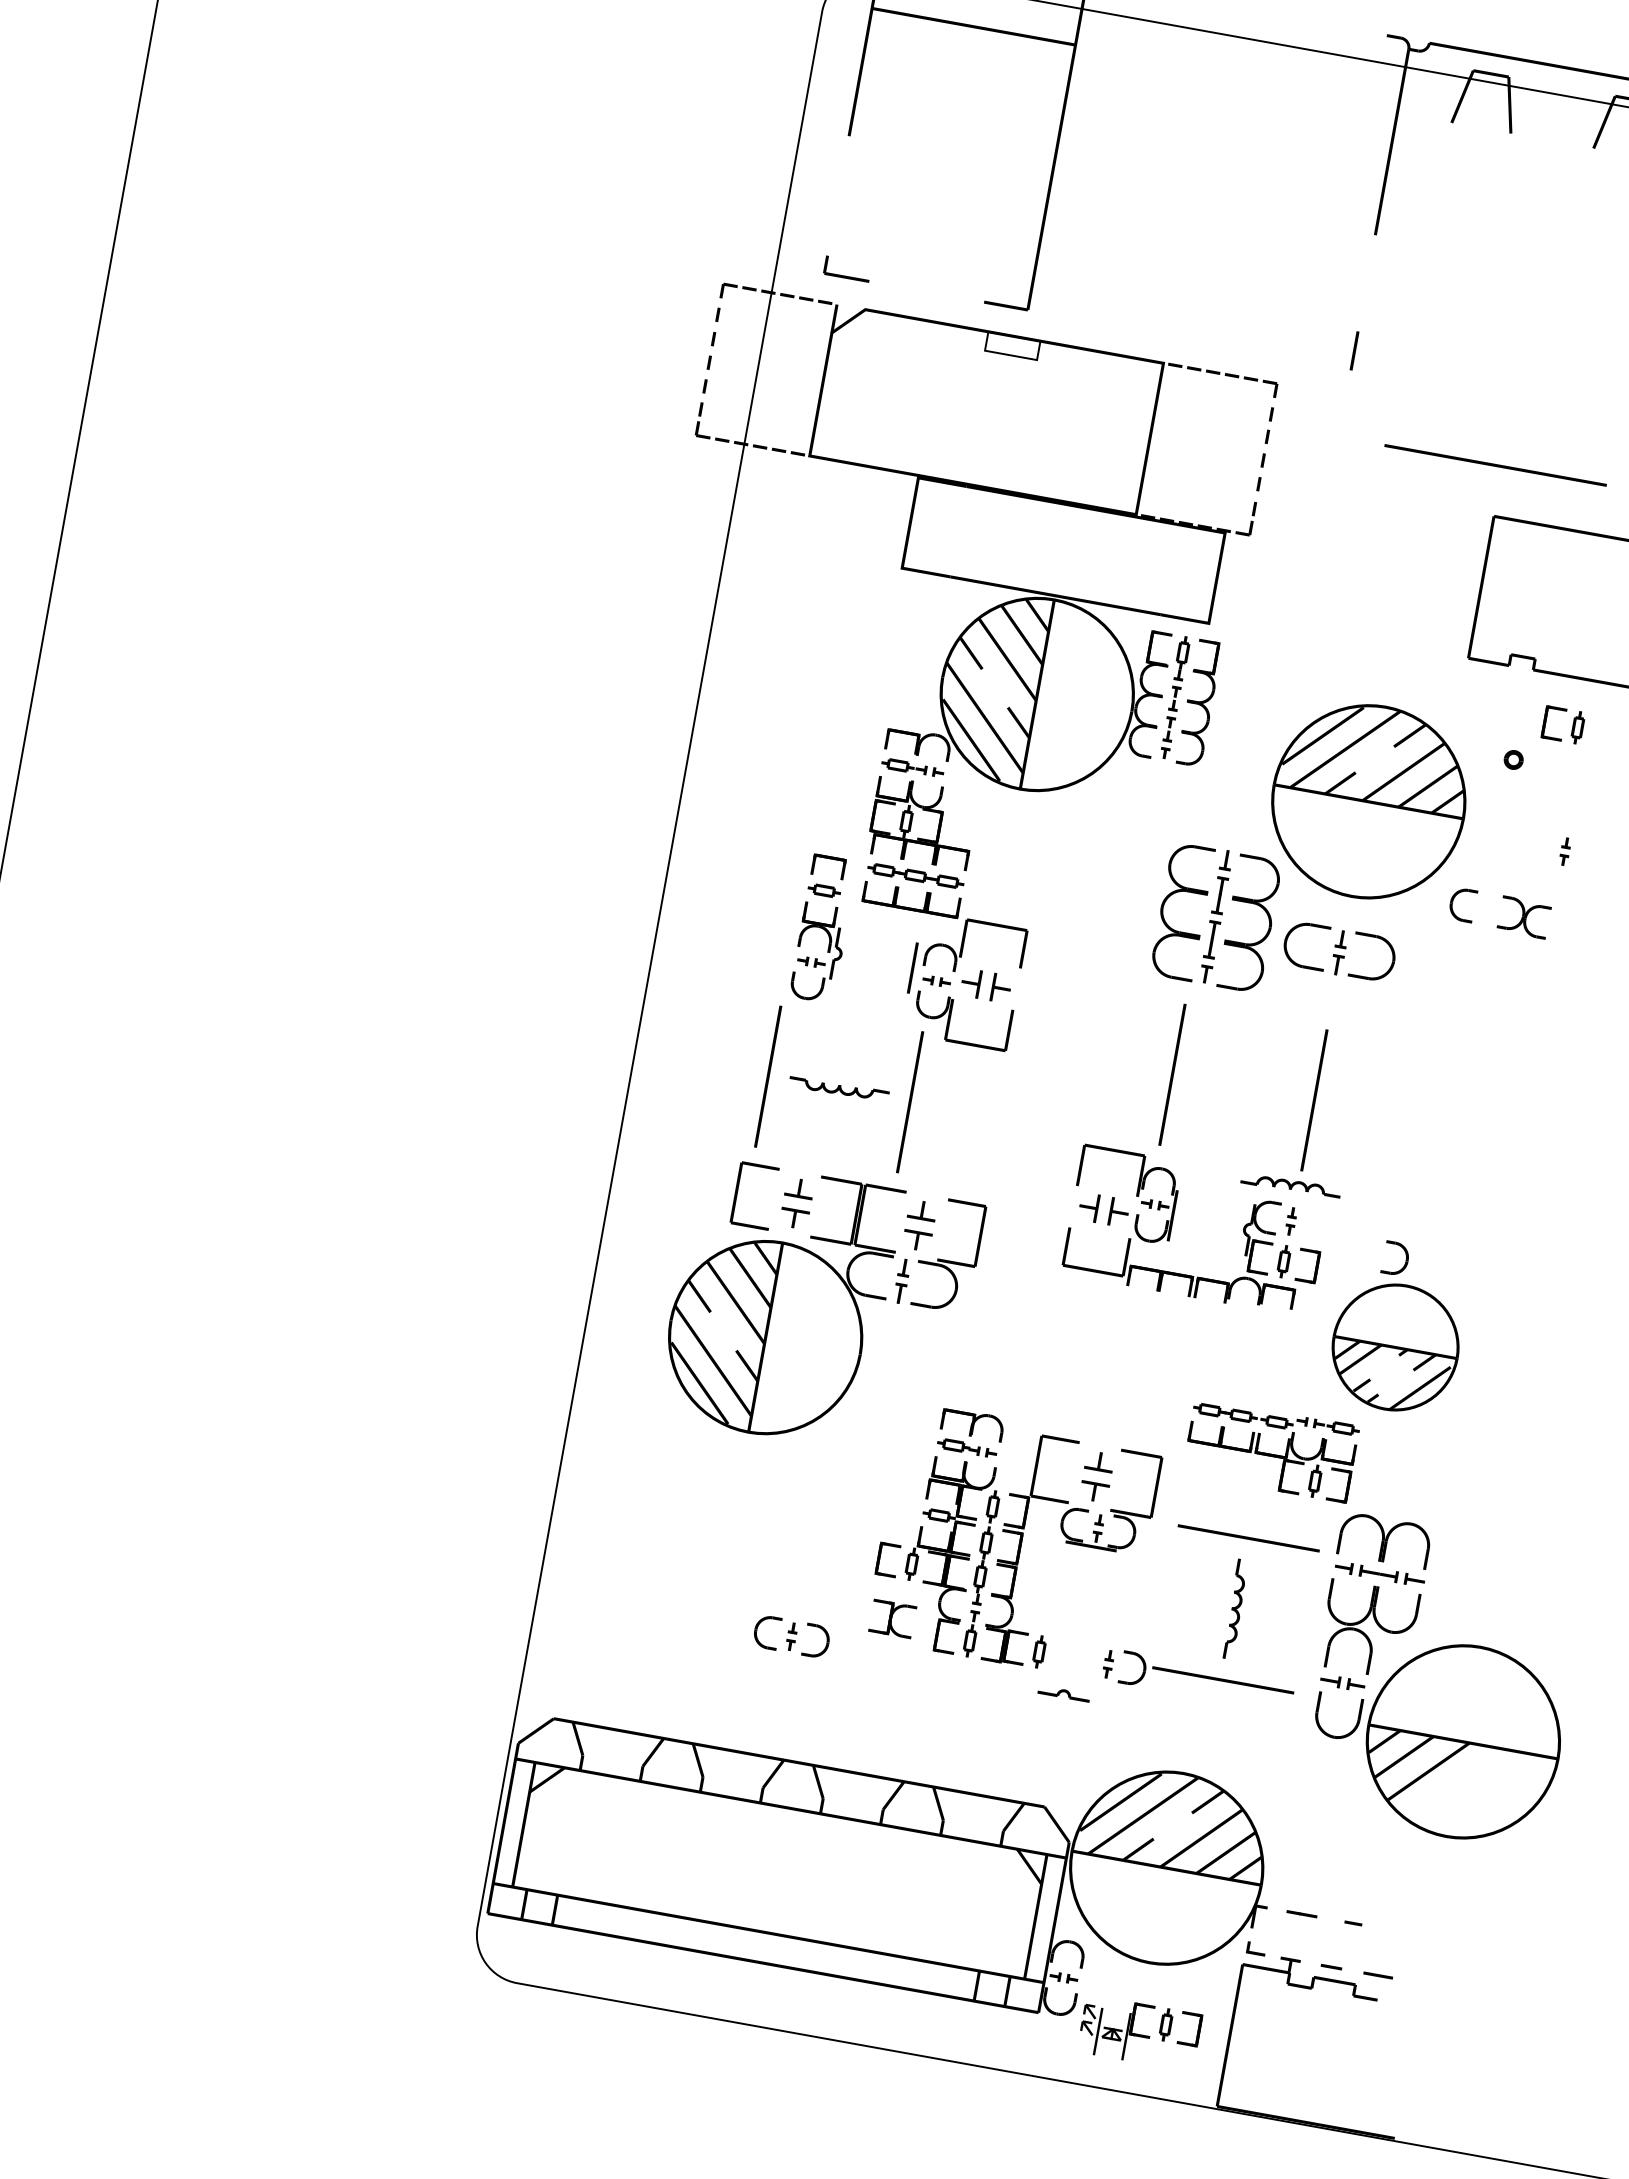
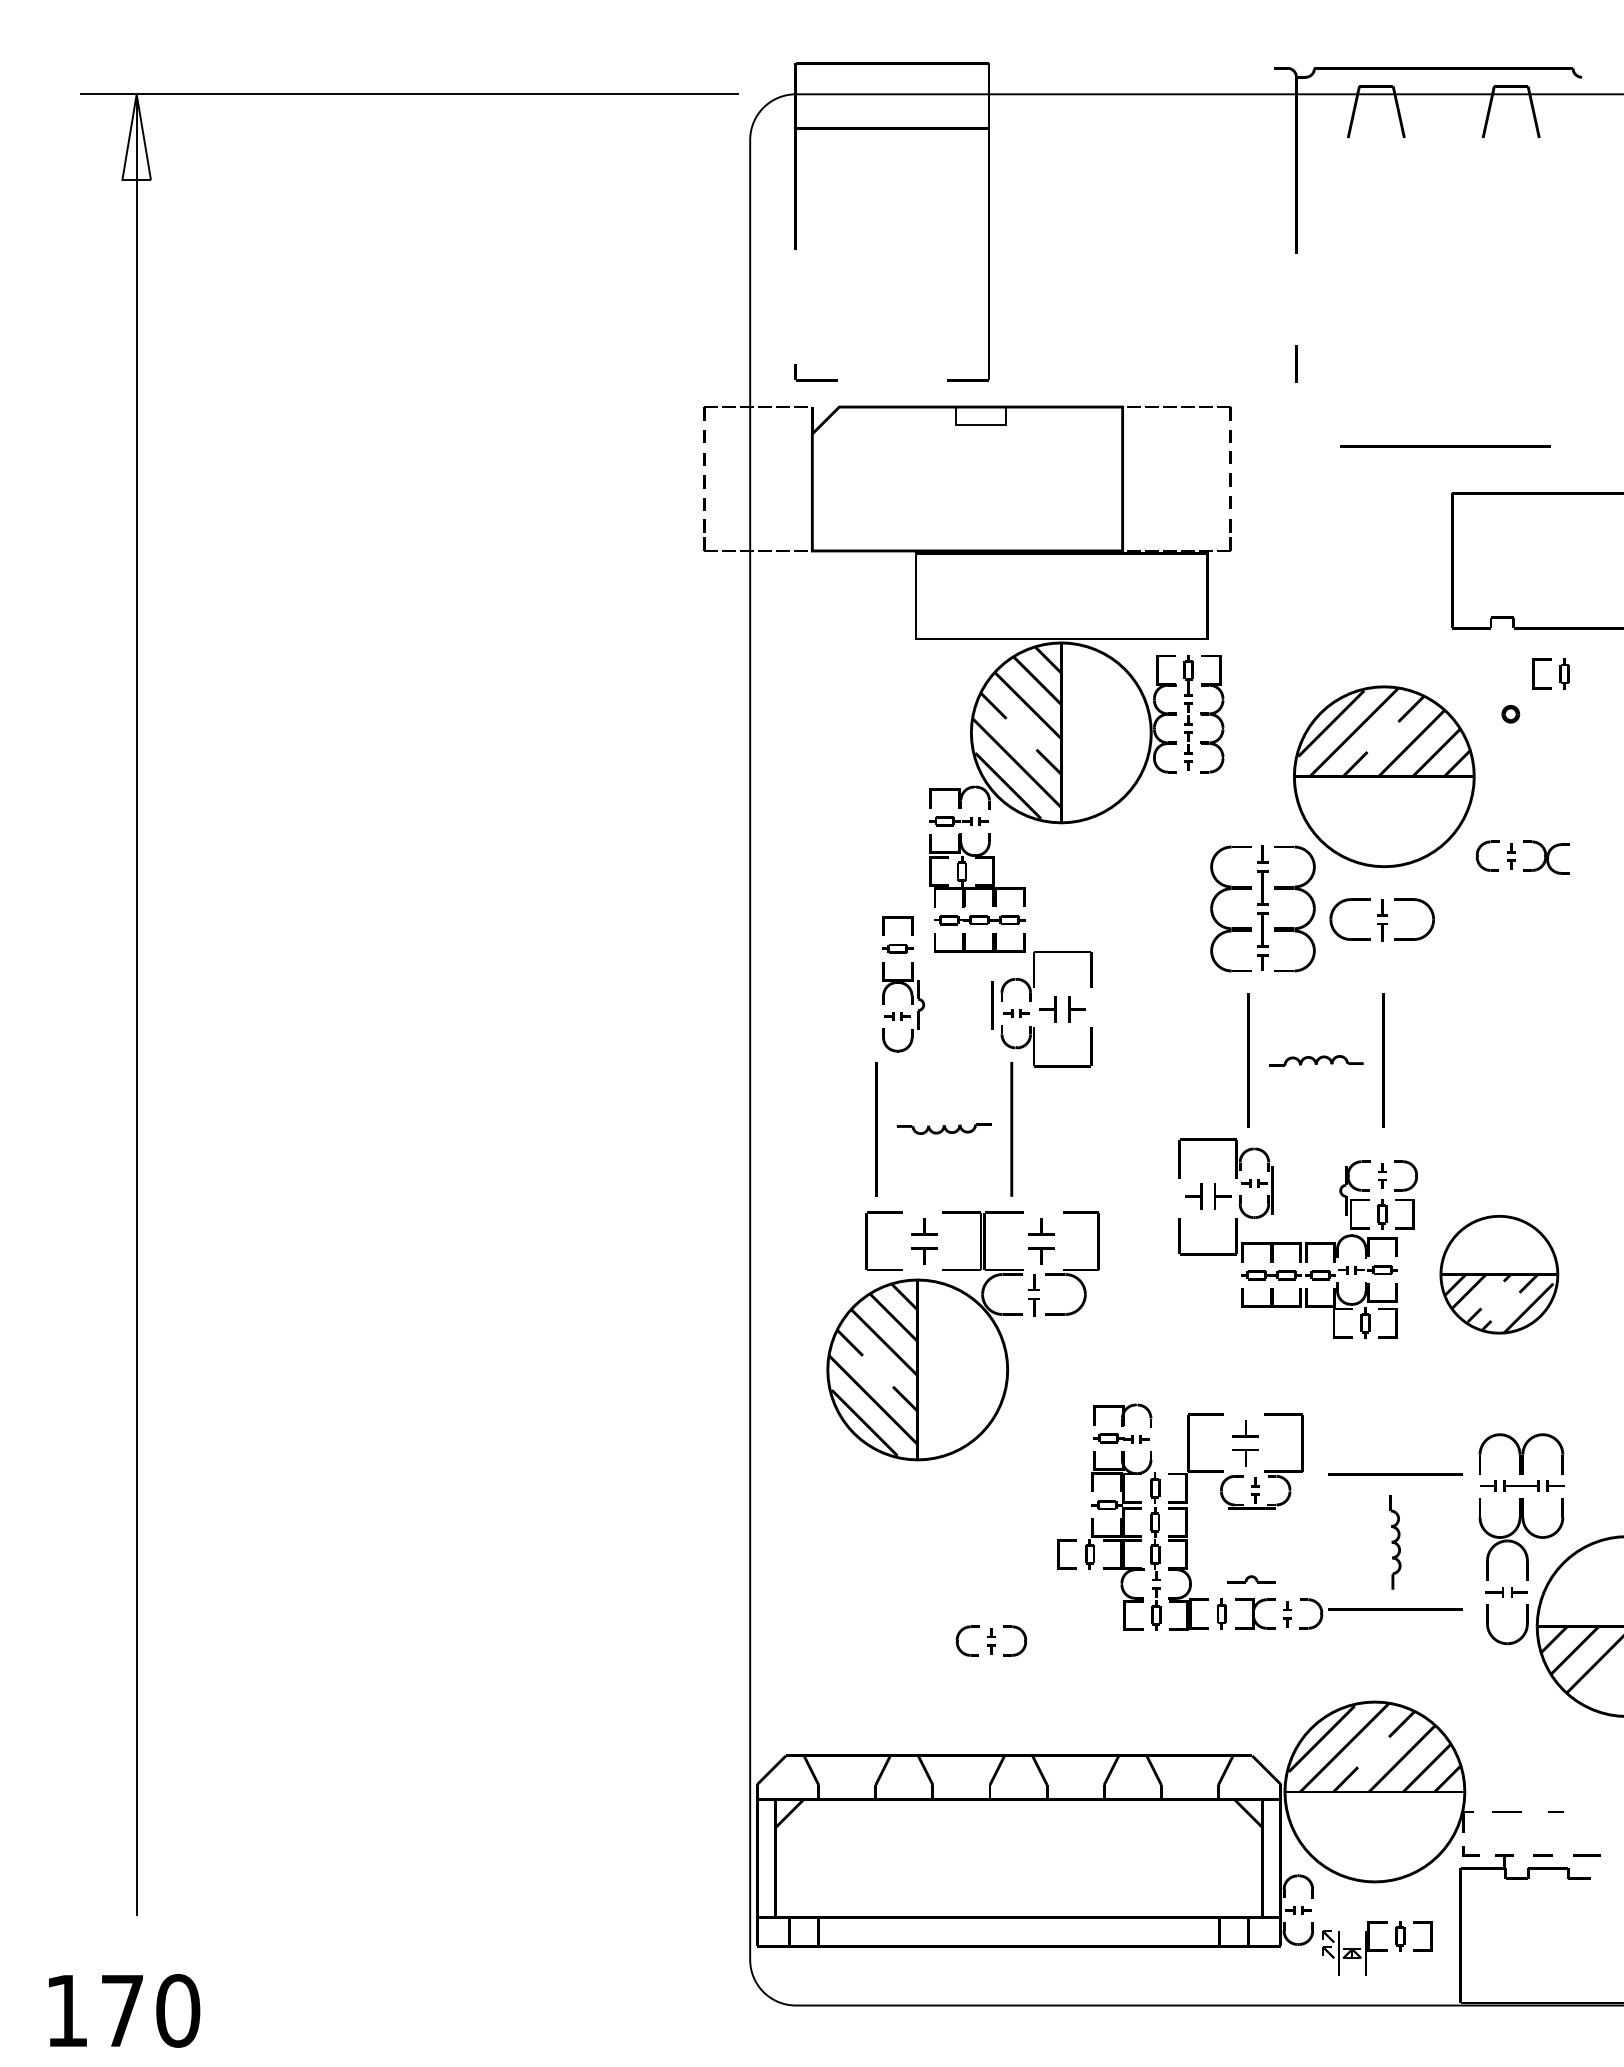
part: (1565, 852) -> (1511, 856), moved
part: (1291, 1185) -> (1316, 1060), moved
curve: (1405, 1255) -> (1414, 1171), moved
part: (1270, 1449) -> (1319, 1301), moved
part: (892, 1618) -> (1255, 1613), moved
part: (1064, 1693) -> (1251, 1579), moved

